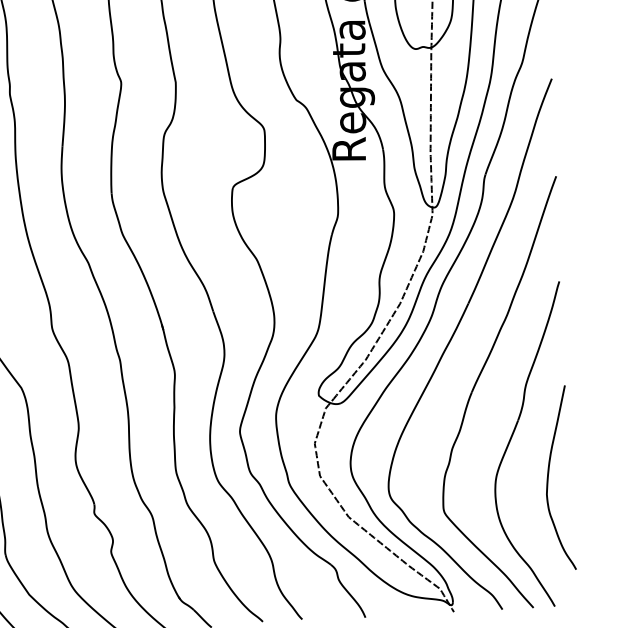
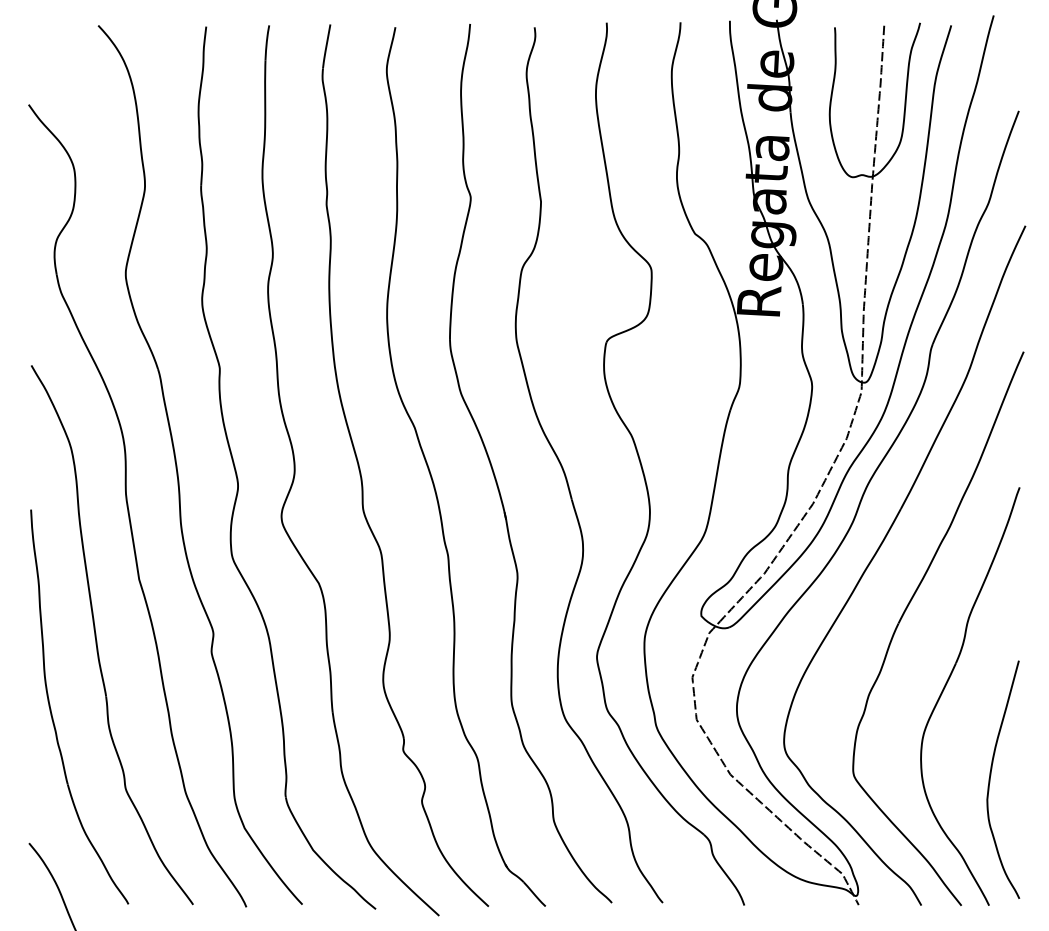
curve: (548, 475) -> (991, 775), moved

